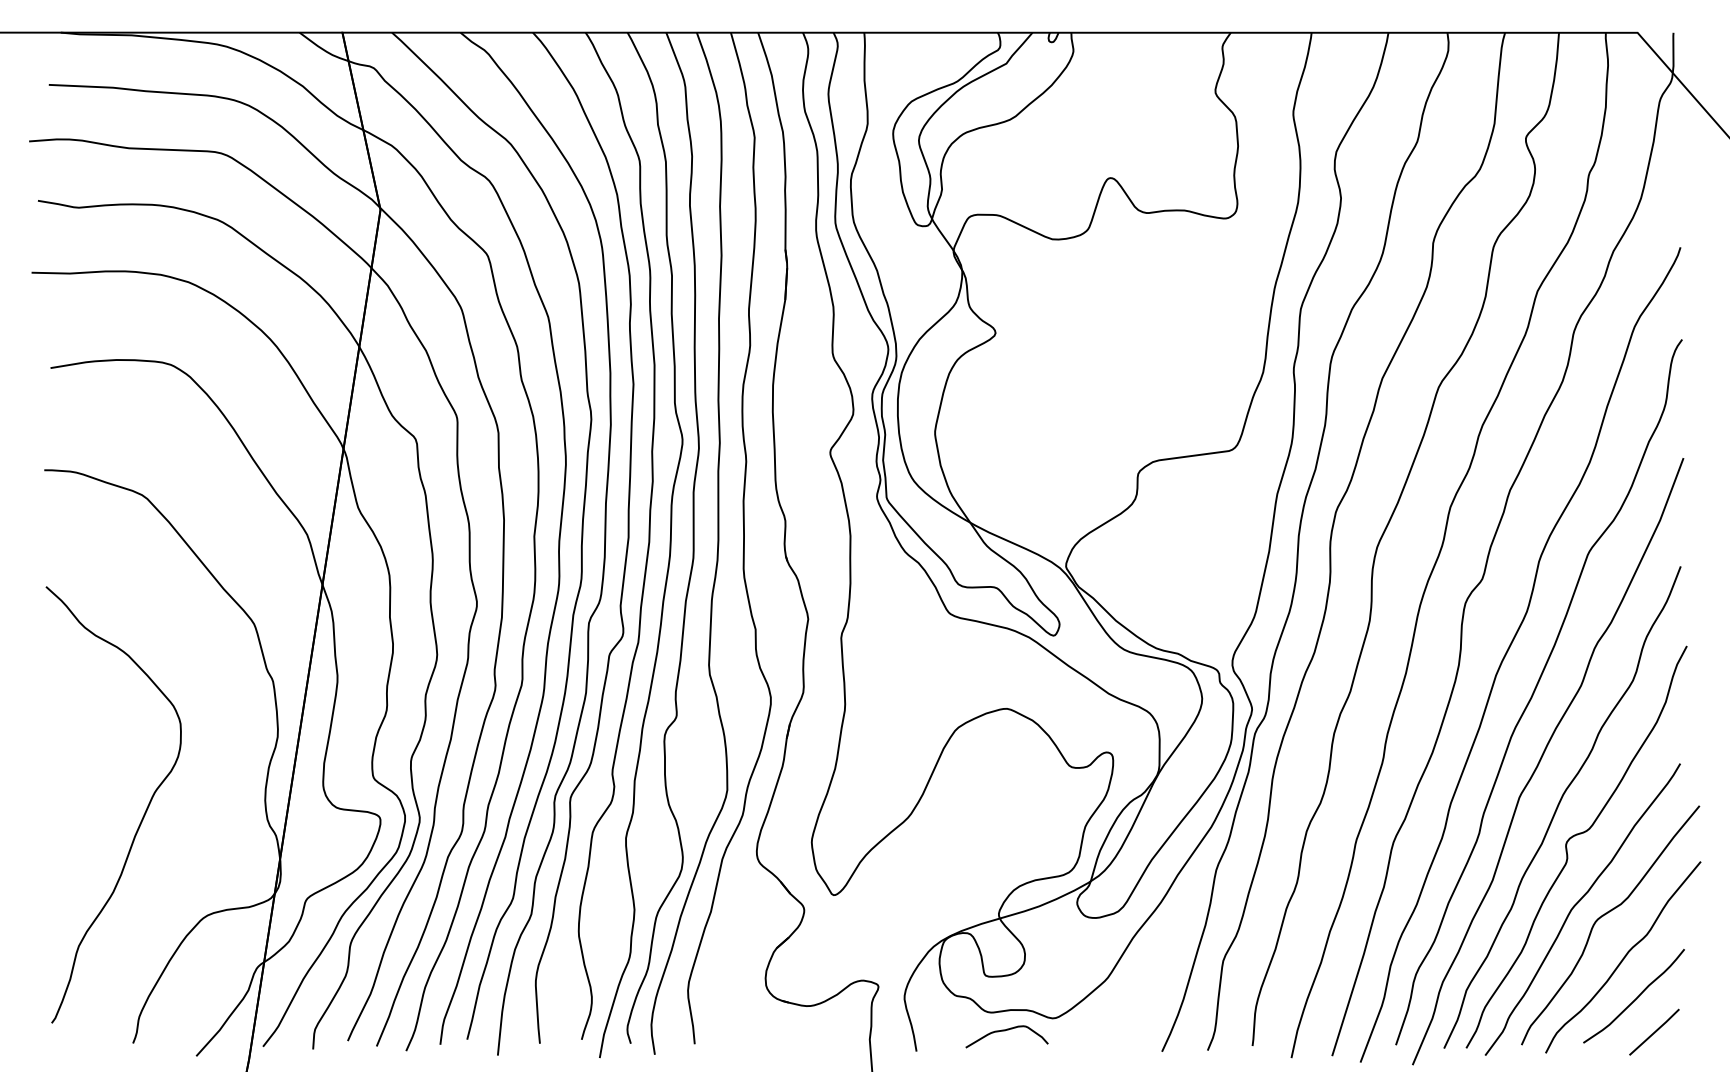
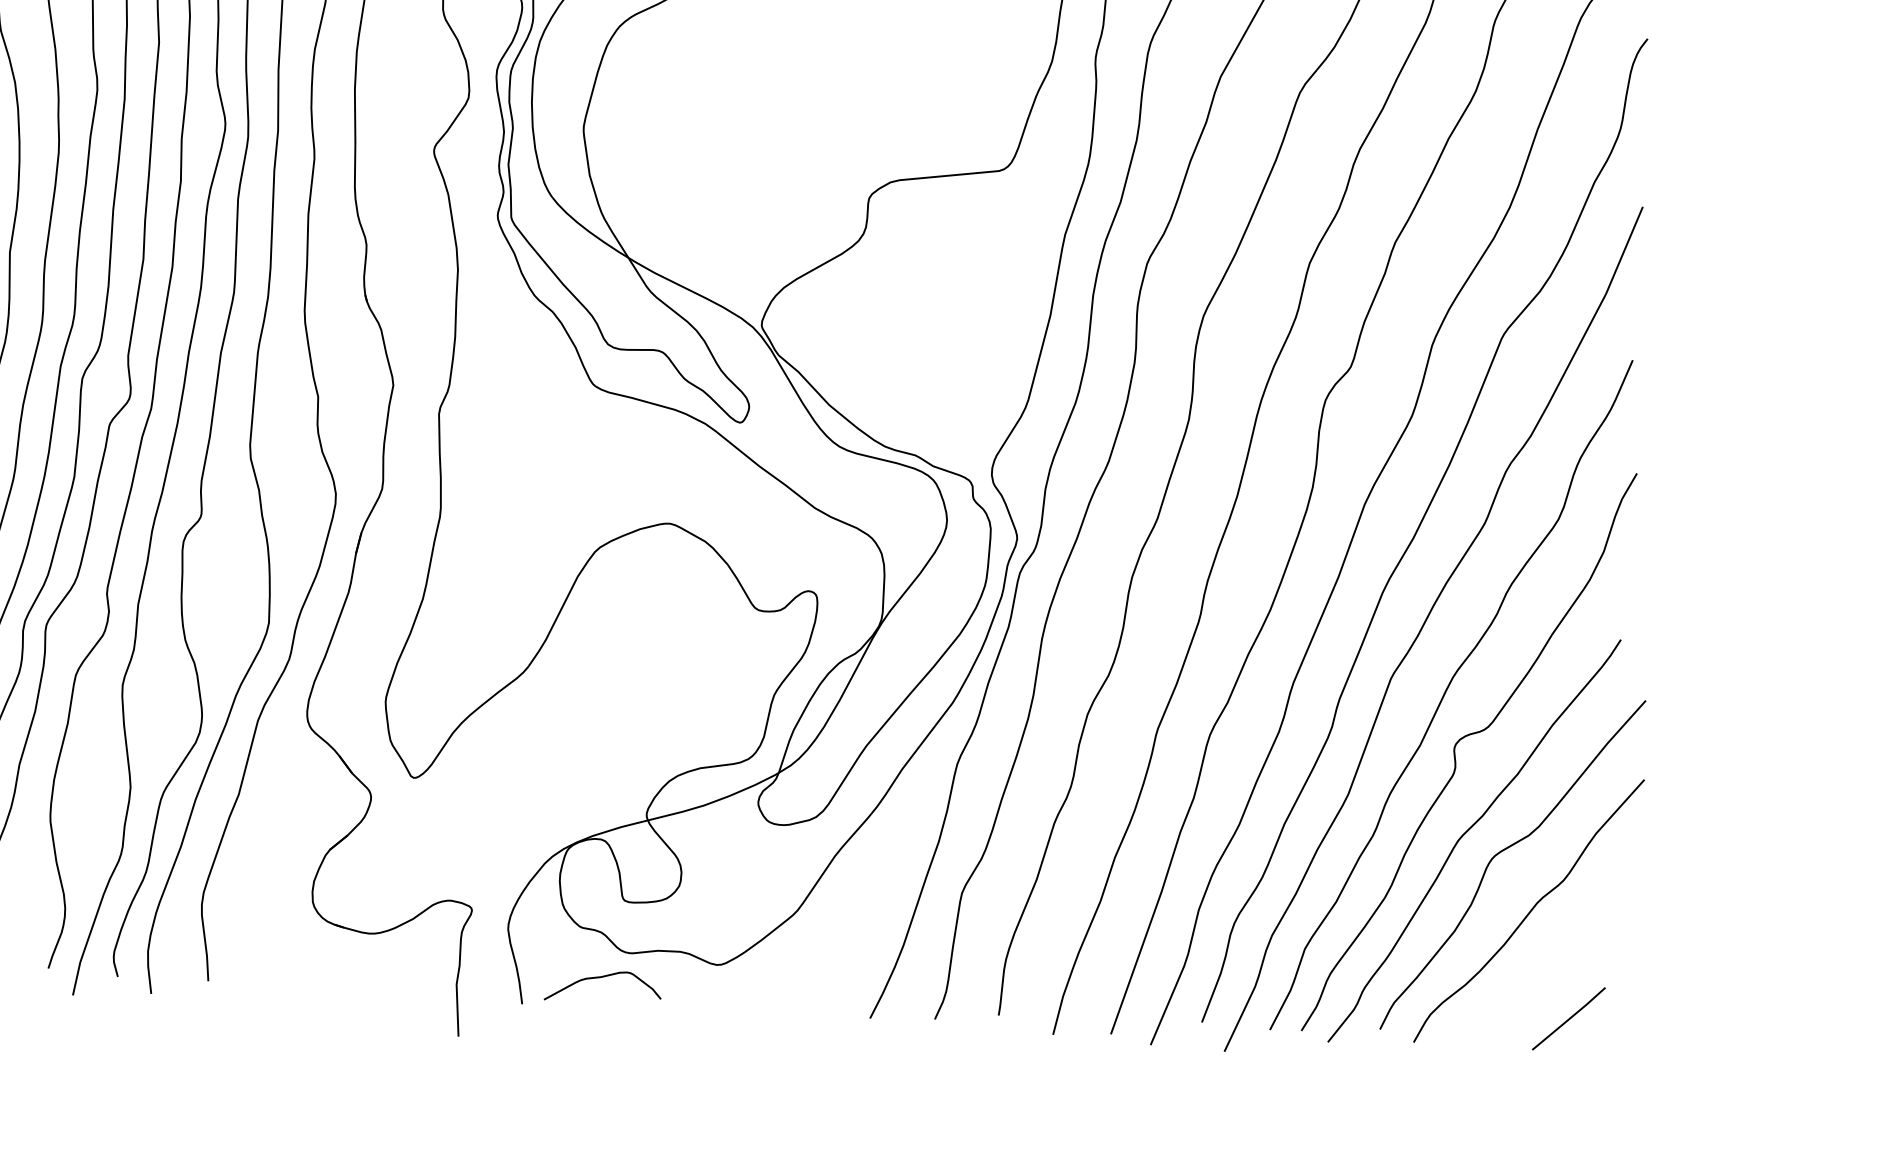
curve: (1635, 998) -> (1544, 969), removed
curve: (1005, 1031) -> (601, 978), moved

